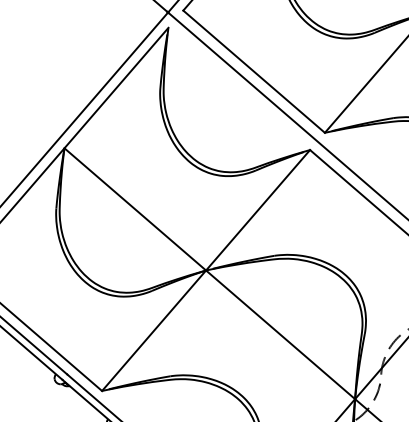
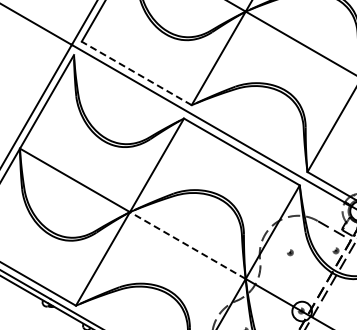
line: (253, 71) -> (136, 73), solid -> dashed
line: (280, 334) -> (187, 245), solid -> dashed

